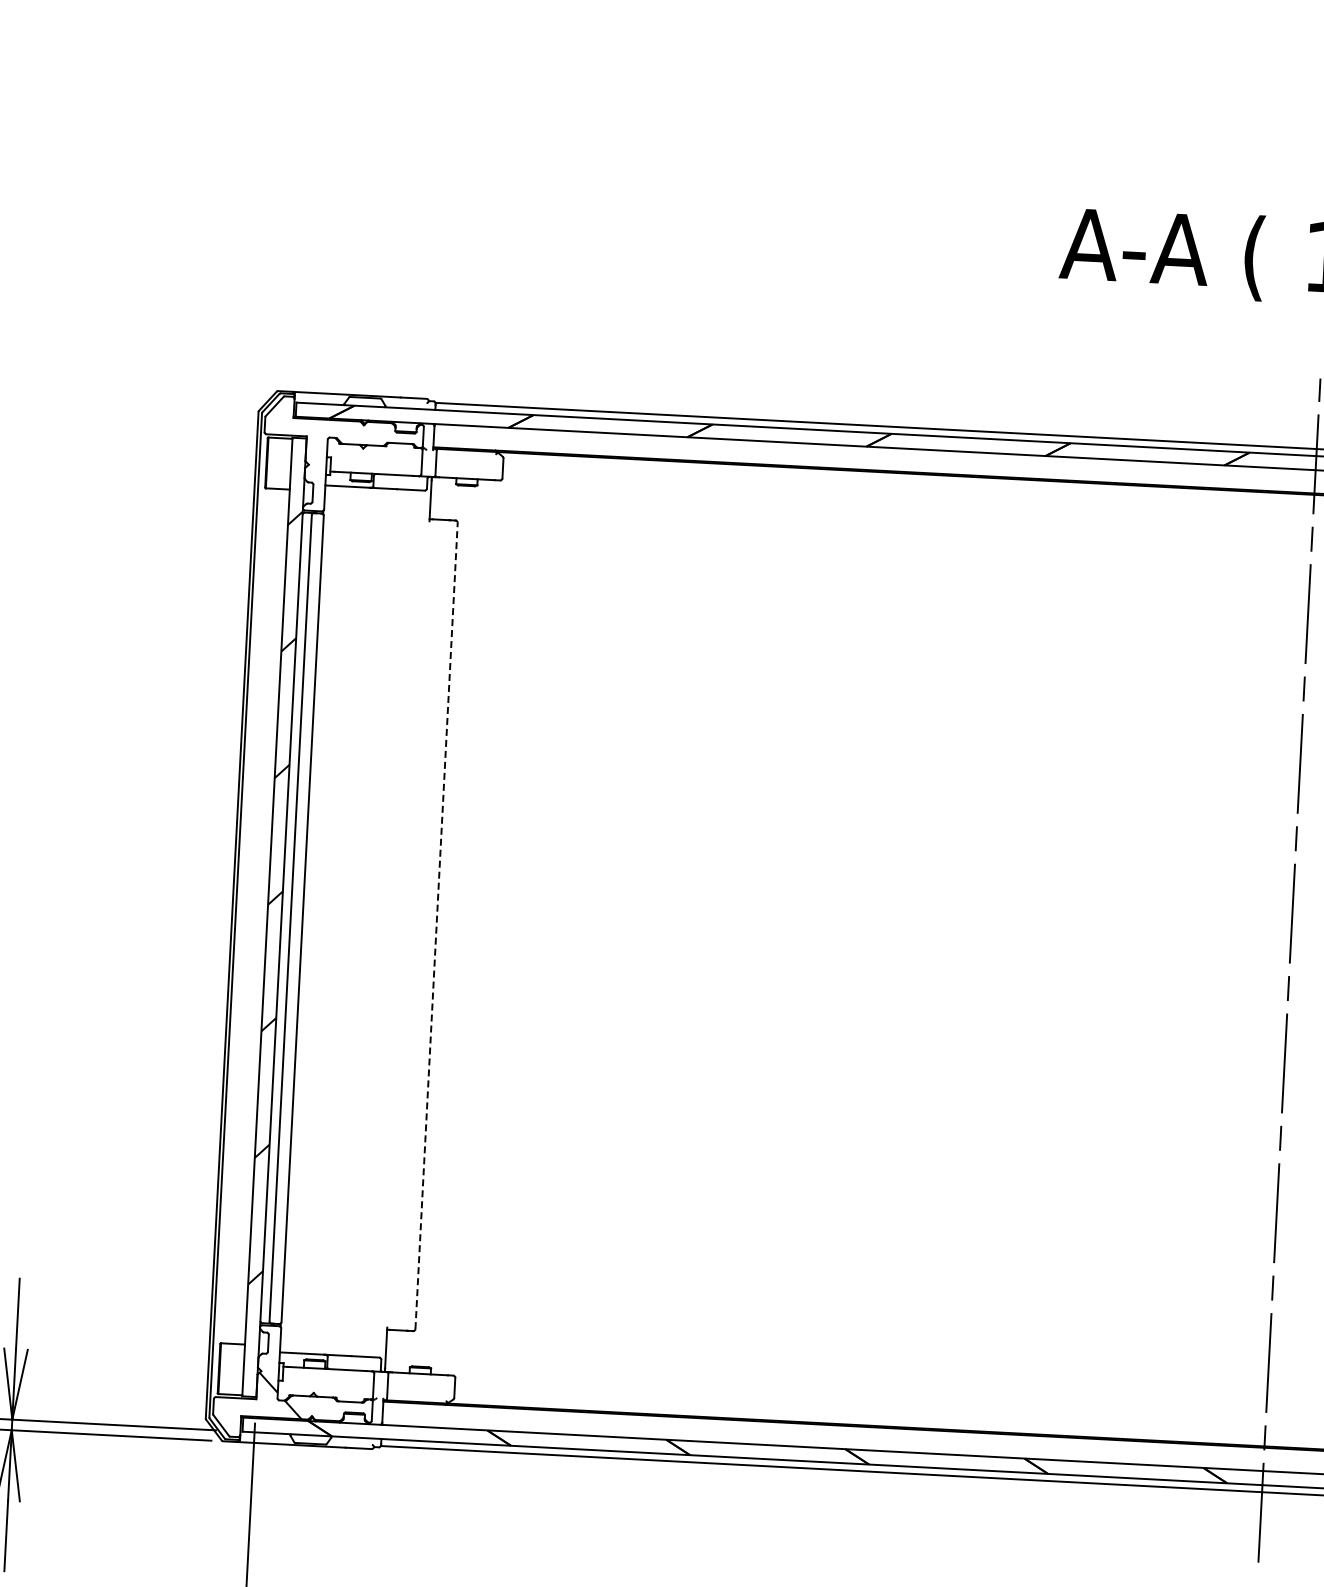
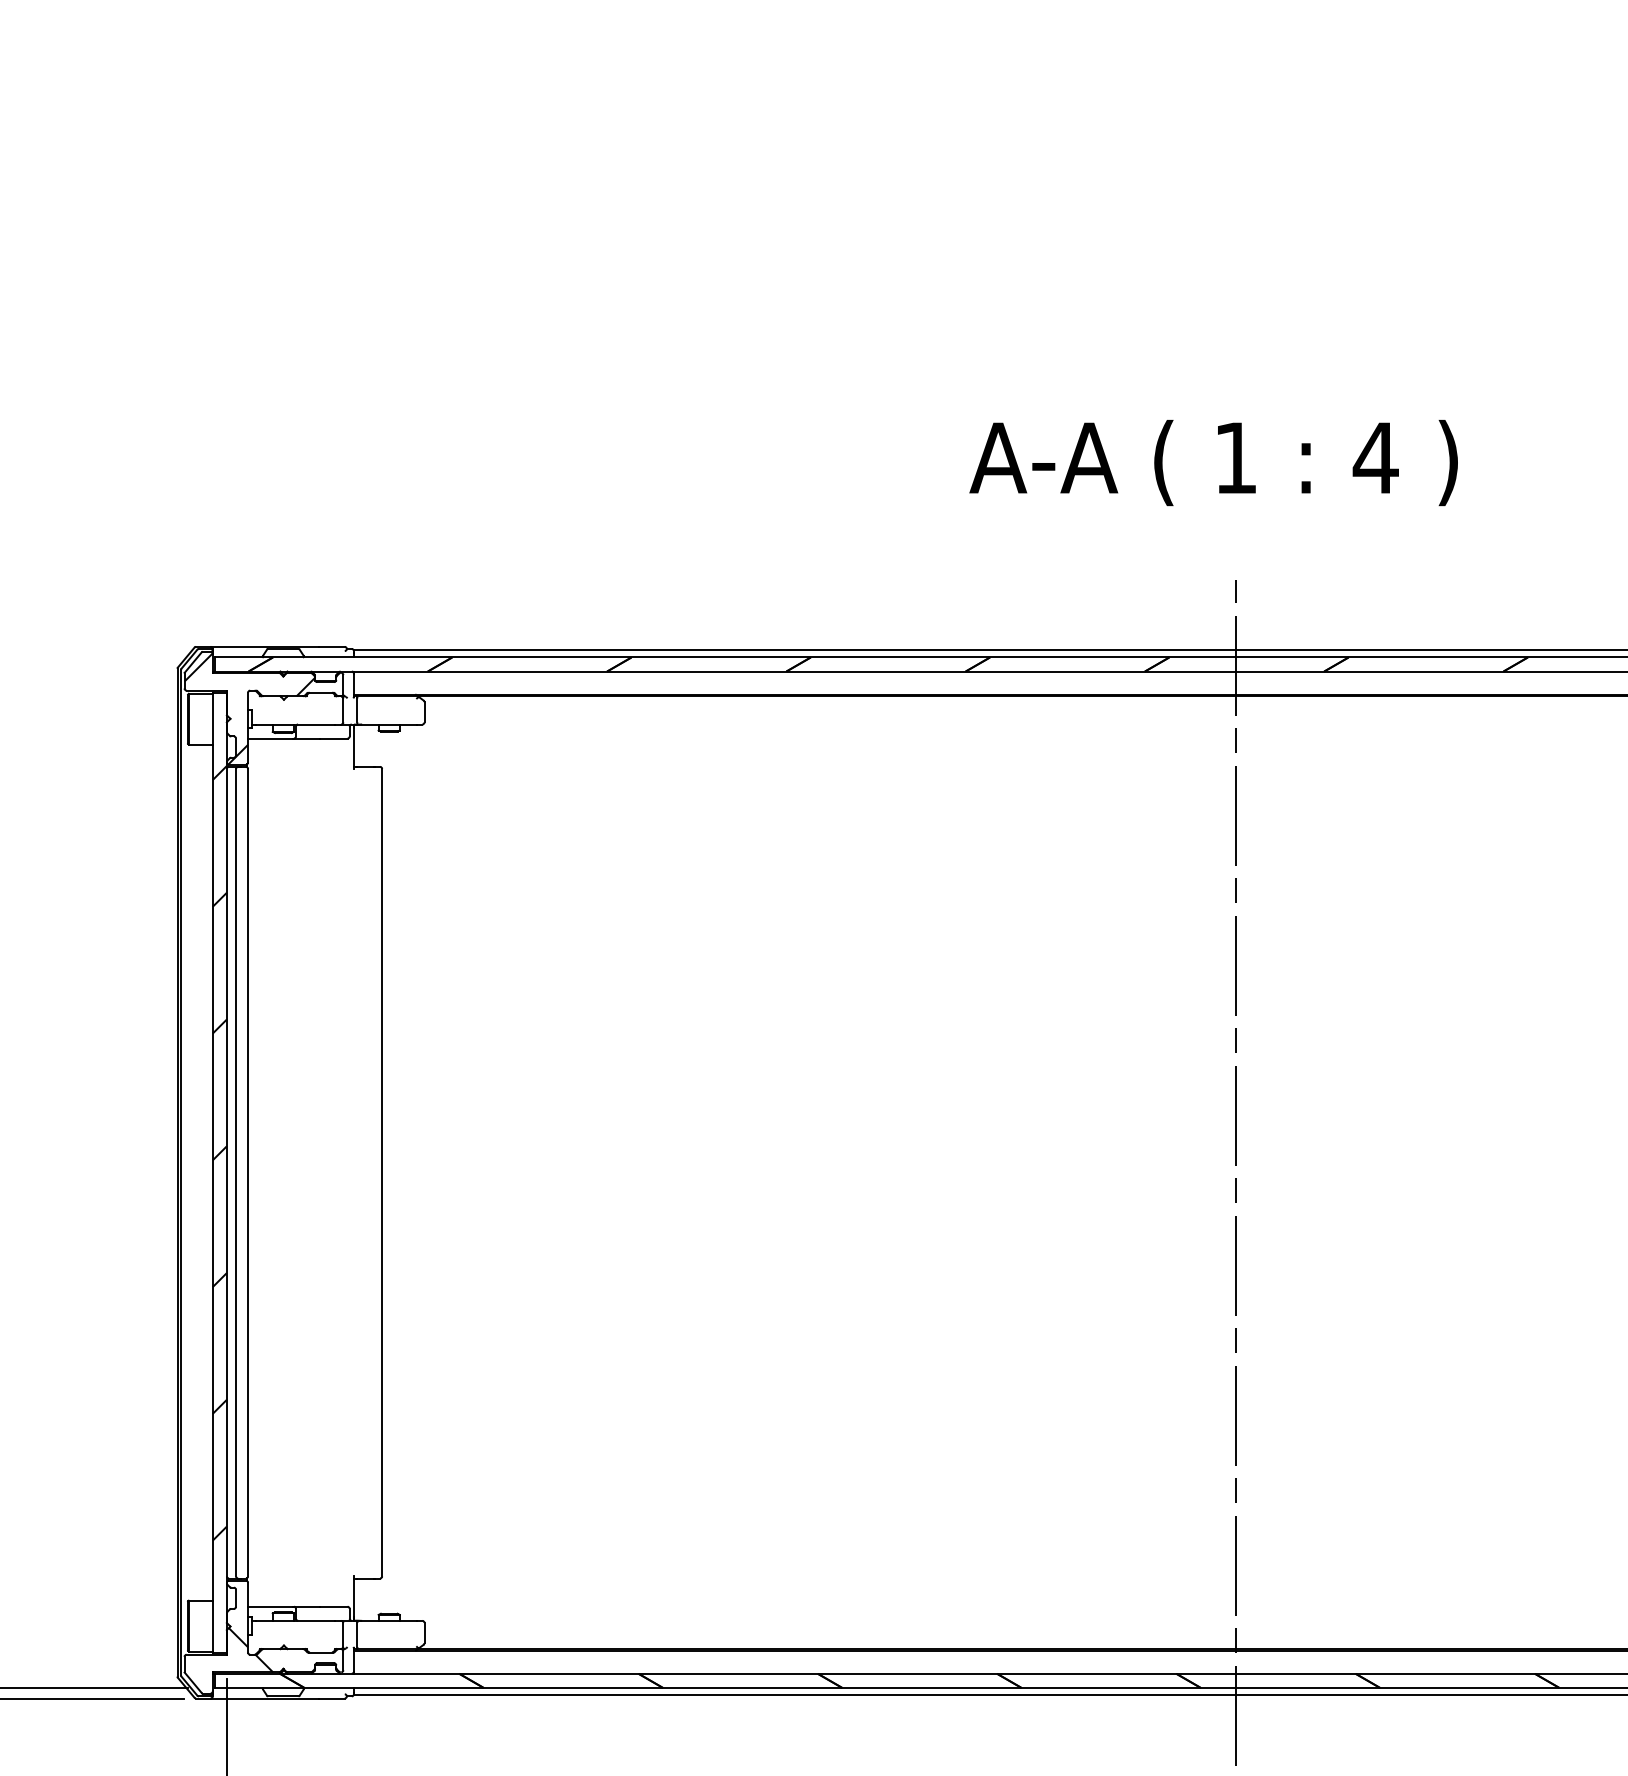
hatch: (328, 455) -> (249, 708), added
line: (436, 925) -> (382, 1172), dashed -> solid

